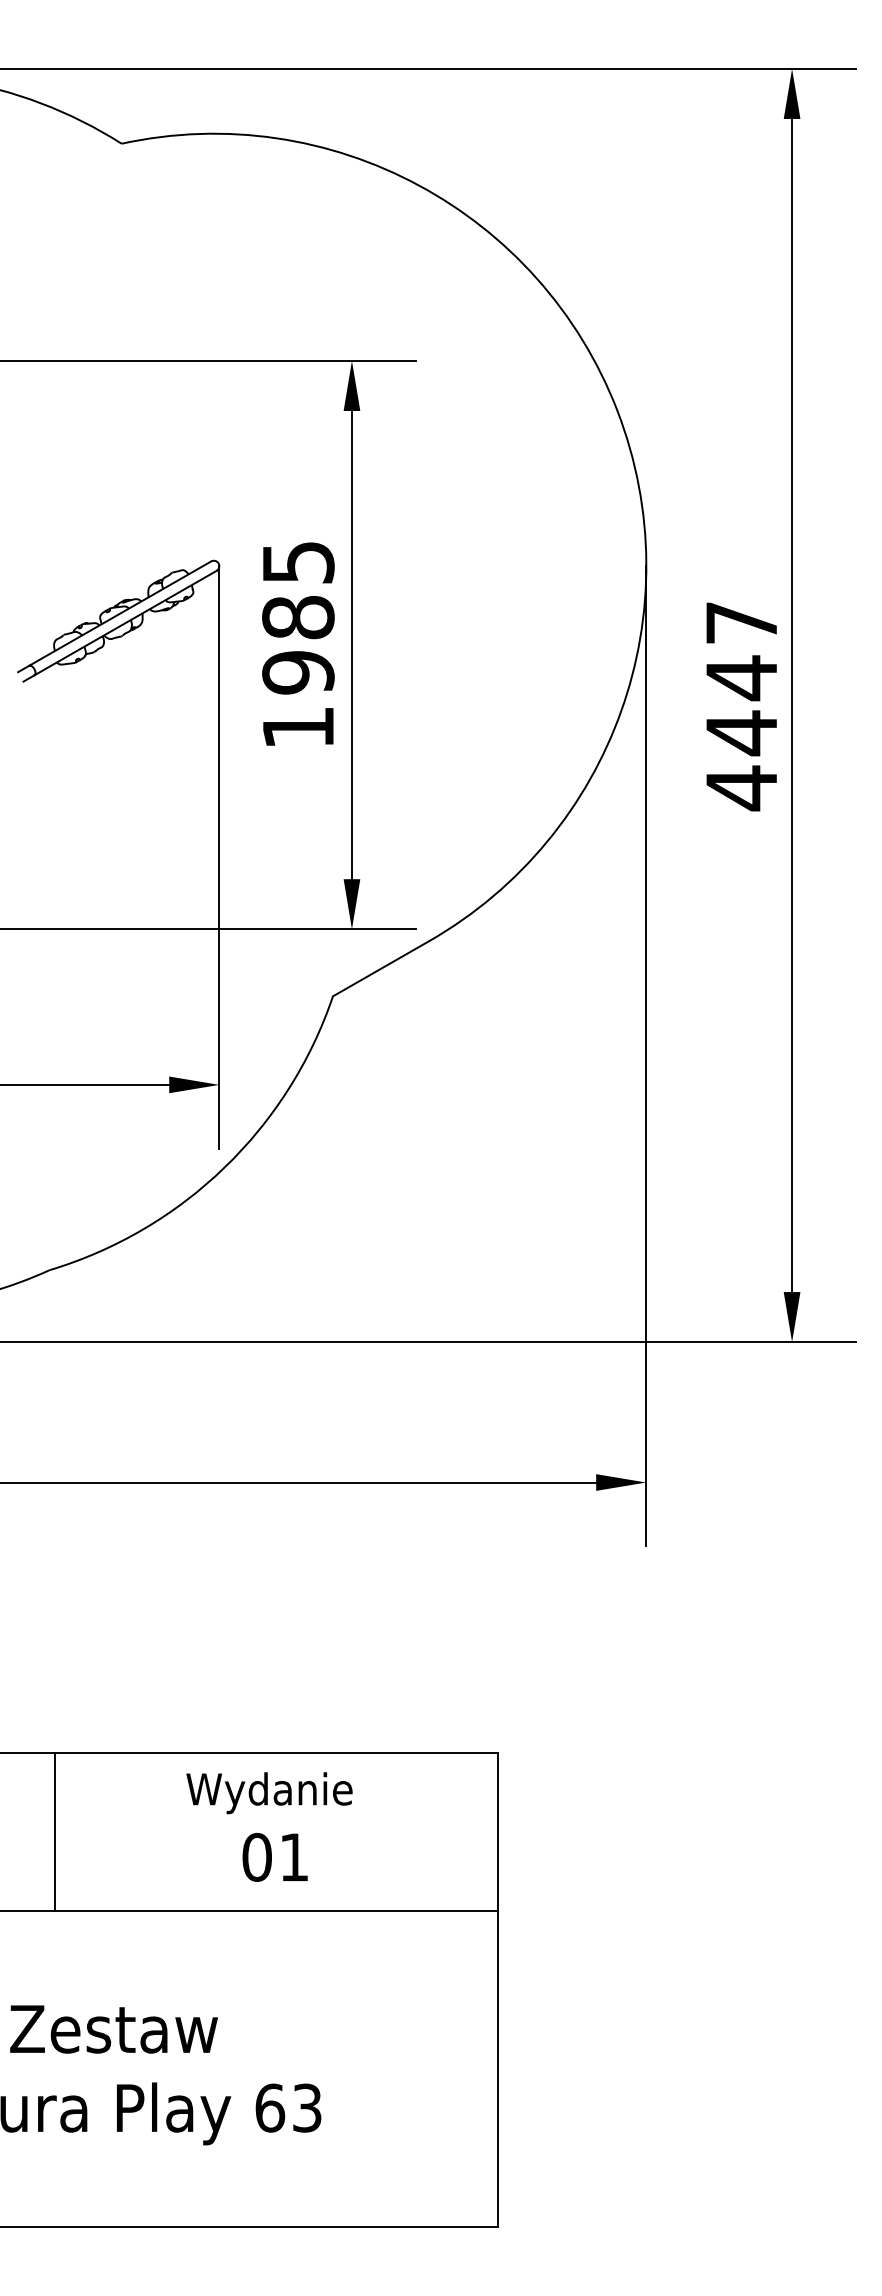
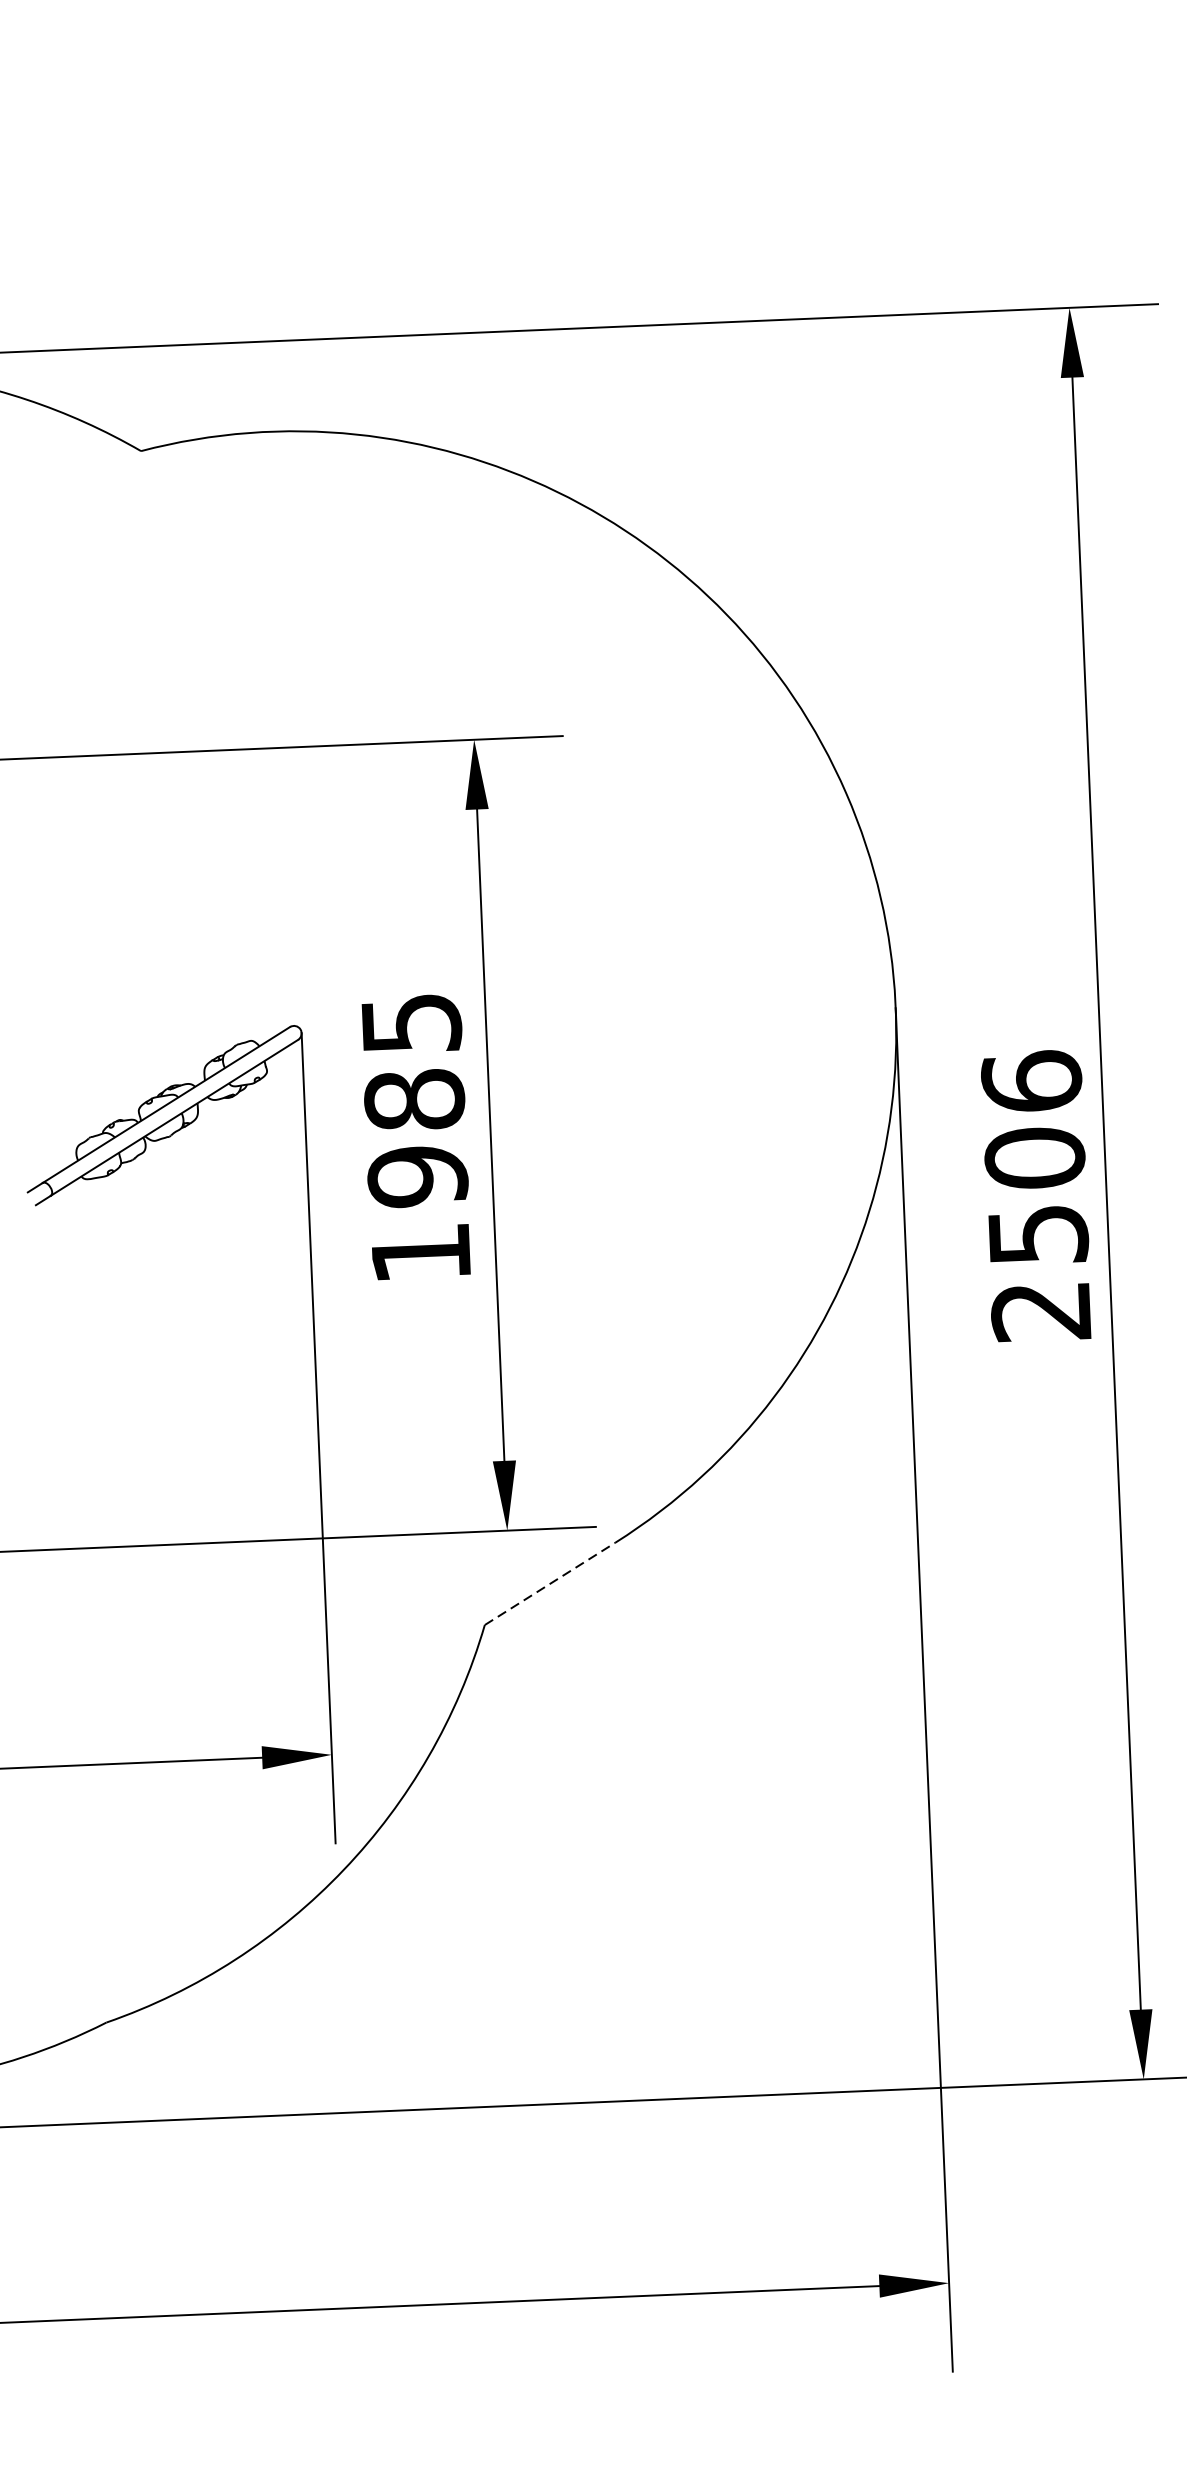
text: (741, 705) -> (1036, 1196), 4447 -> 2506
line: (381, 968) -> (550, 1583), solid -> dashed

